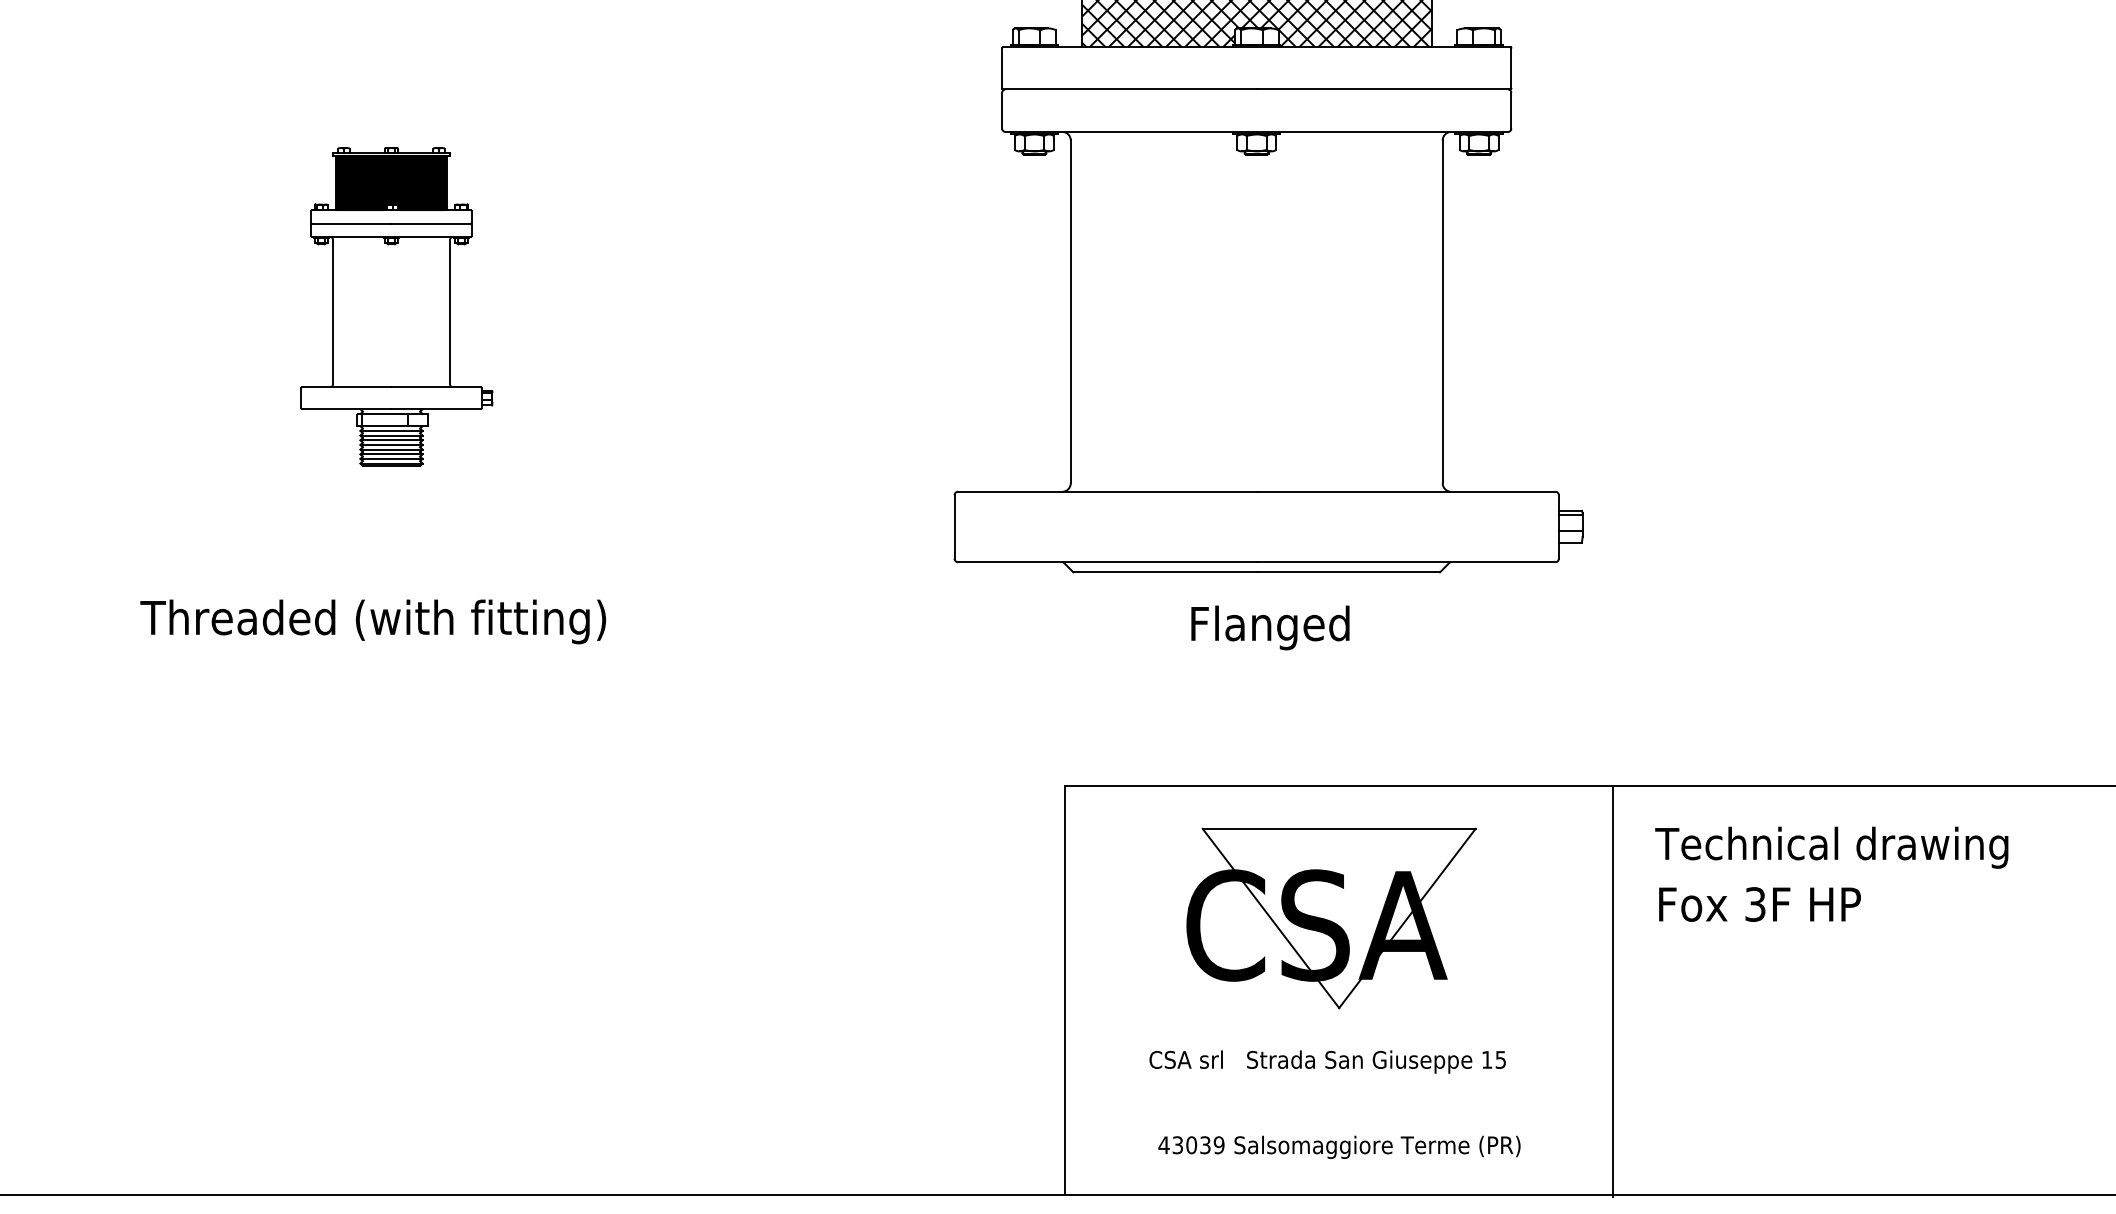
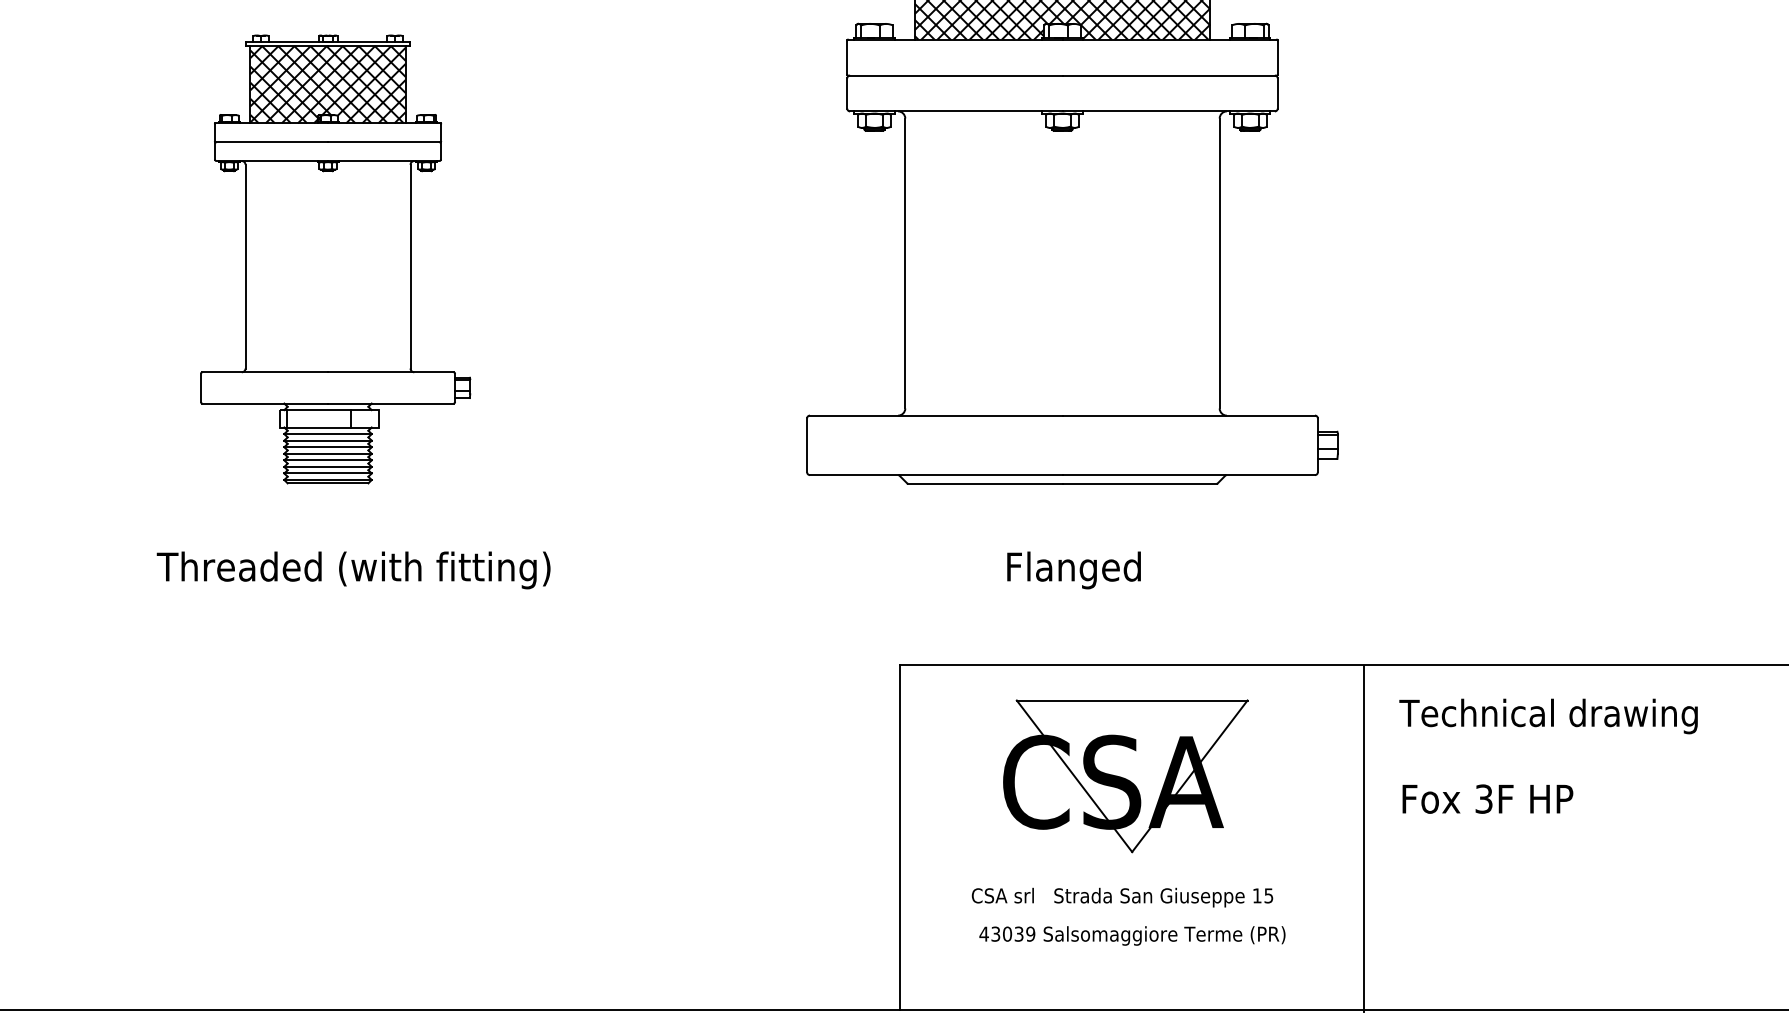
part: (396, 306) -> (335, 258), size x1.67
text: (373, 621) -> (353, 570), moved
text: (1270, 627) -> (1074, 570), moved
text: (1759, 904) -> (1487, 799), moved
text: (1339, 1146) -> (1132, 935), moved

